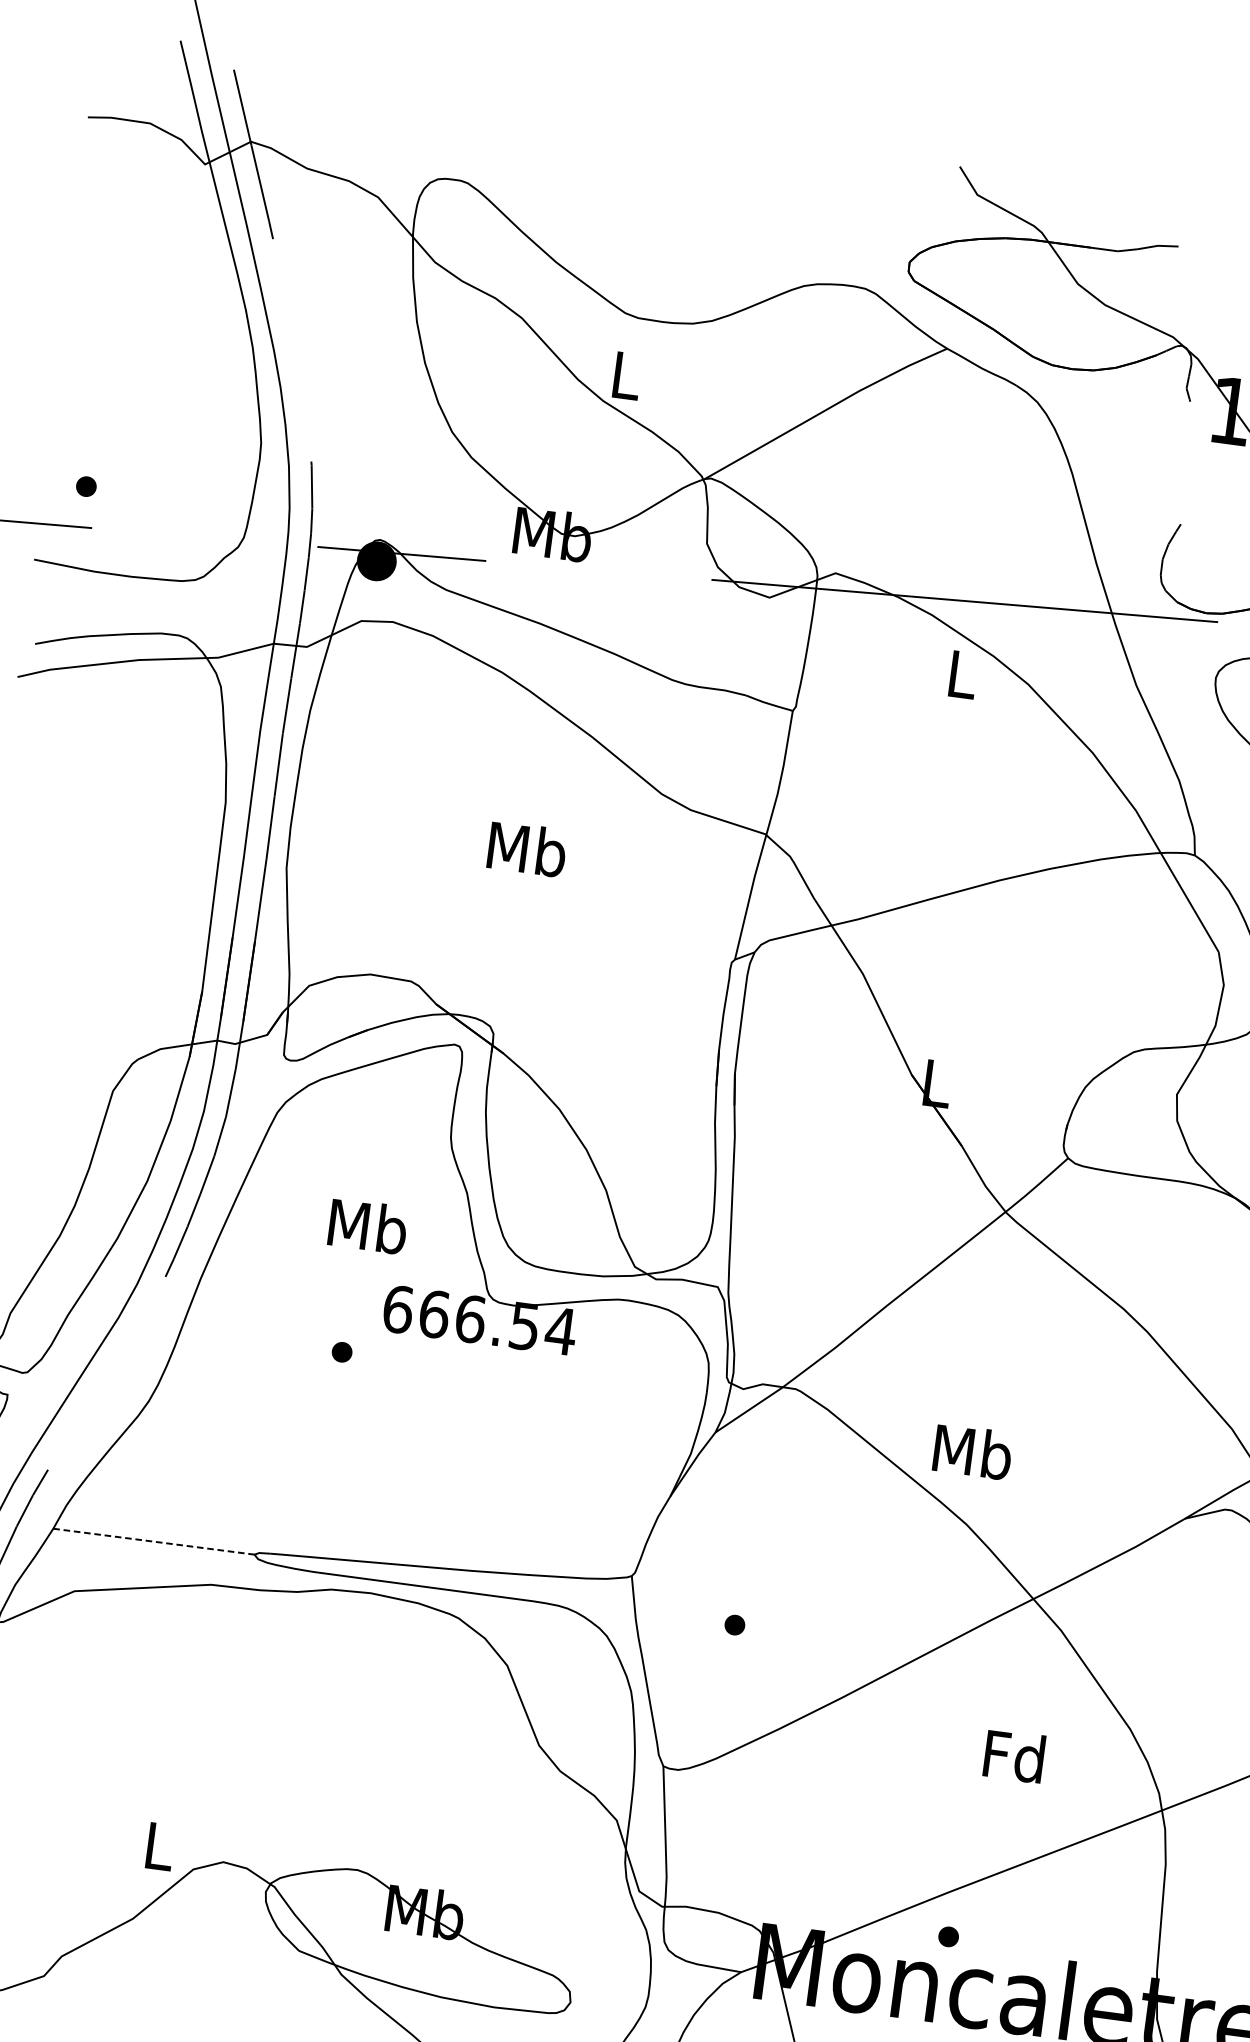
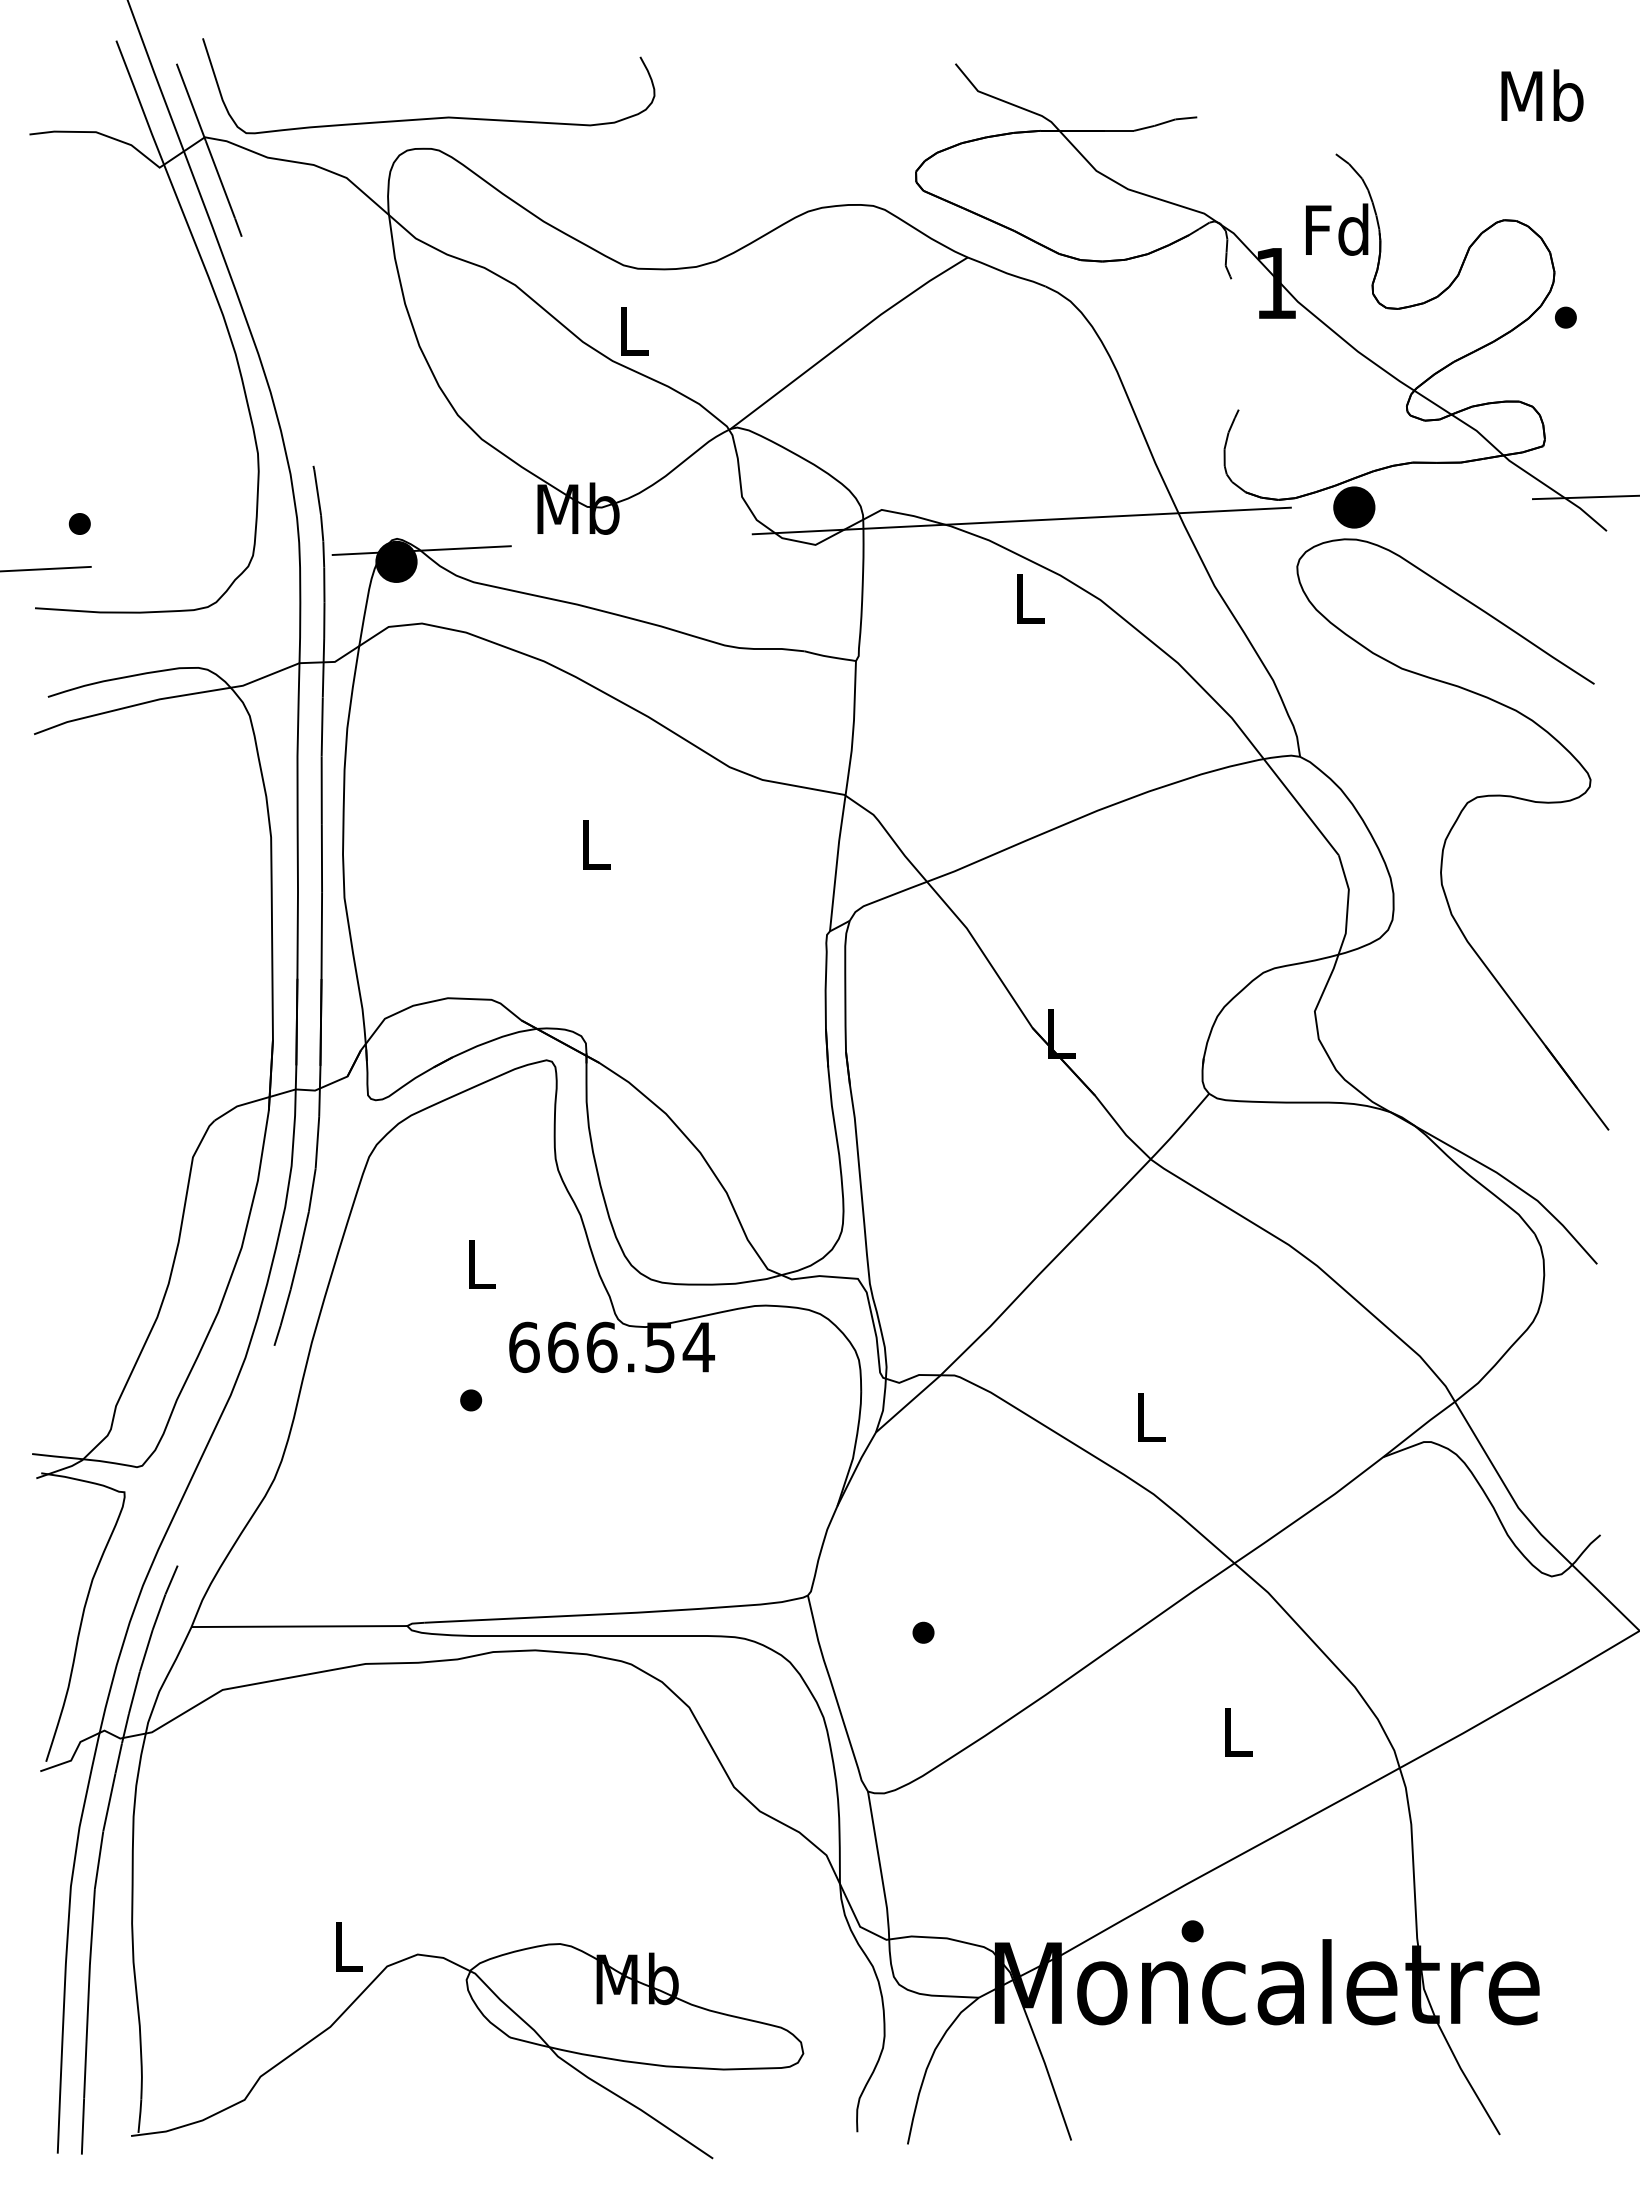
curve: (462, 151) -> (429, 117), added
text: (527, 849) -> (595, 844), Mb -> L
text: (367, 1225) -> (480, 1263), Mb -> L
text: (973, 1451) -> (1150, 1416), Mb -> L
line: (154, 1541) -> (299, 1626), dashed -> solid
text: (1014, 1756) -> (1236, 1731), Fd -> L

